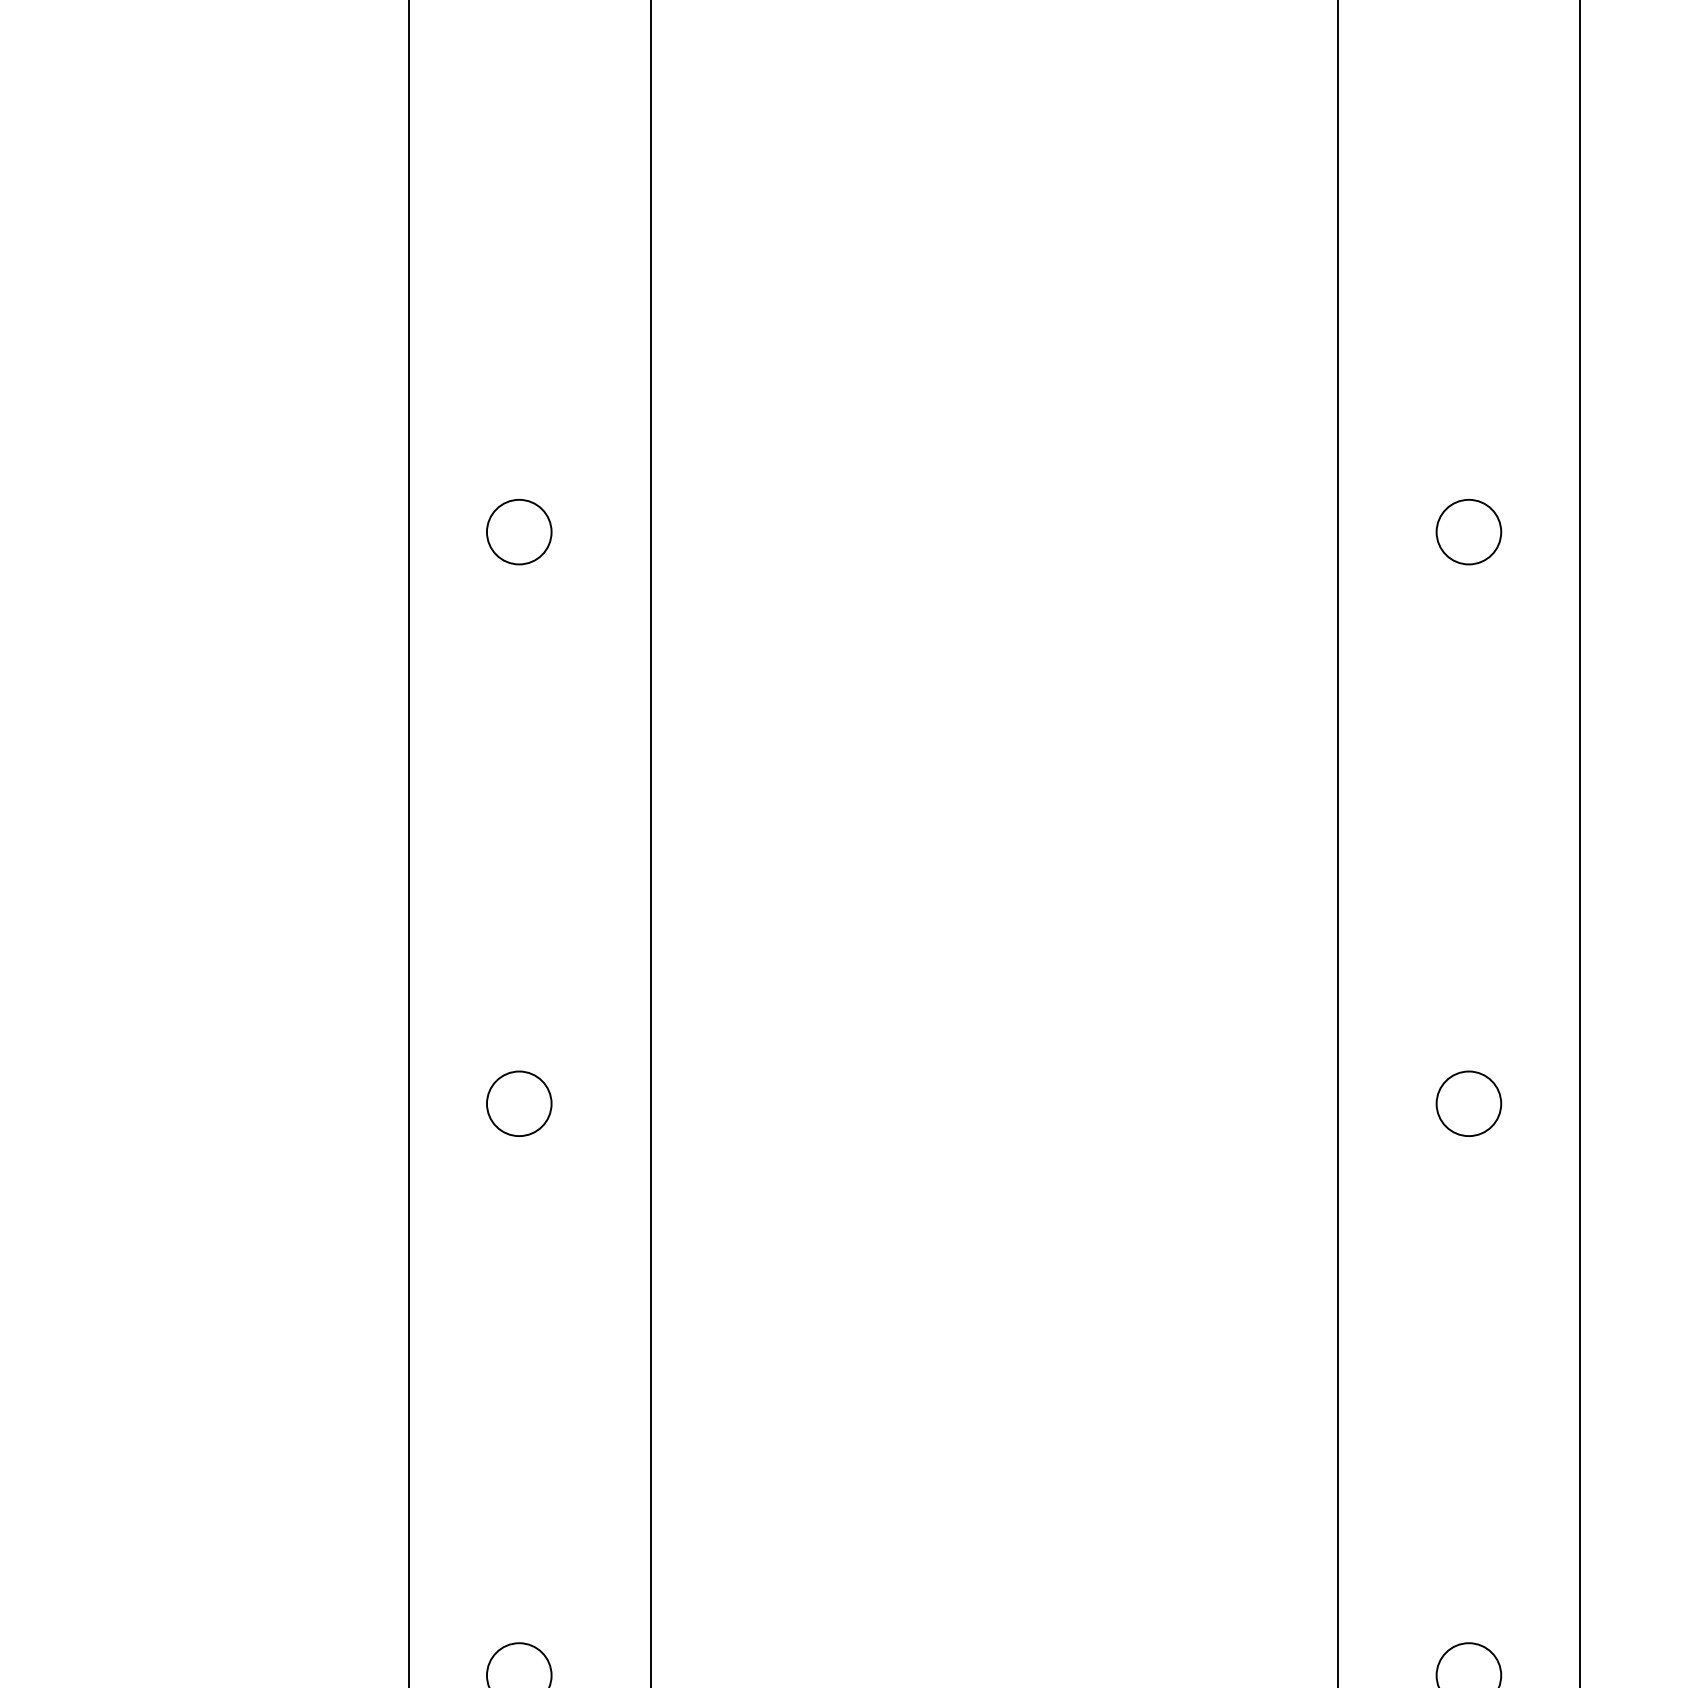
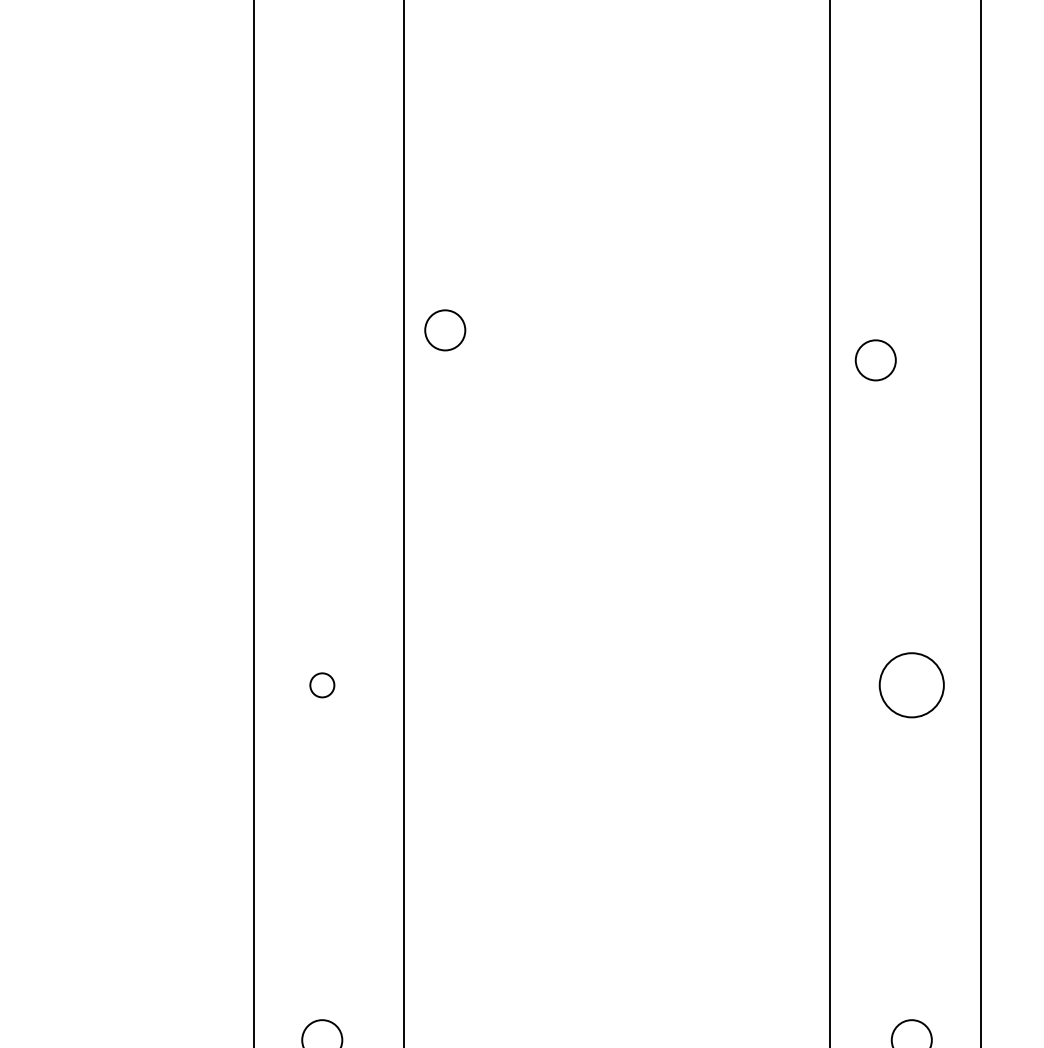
circle: (519, 532) -> (445, 330), moved
circle: (1468, 532) -> (875, 360), moved
circle: (519, 1104) -> (322, 685), size x0.6
circle: (1468, 1104) -> (911, 685), size x1.6

